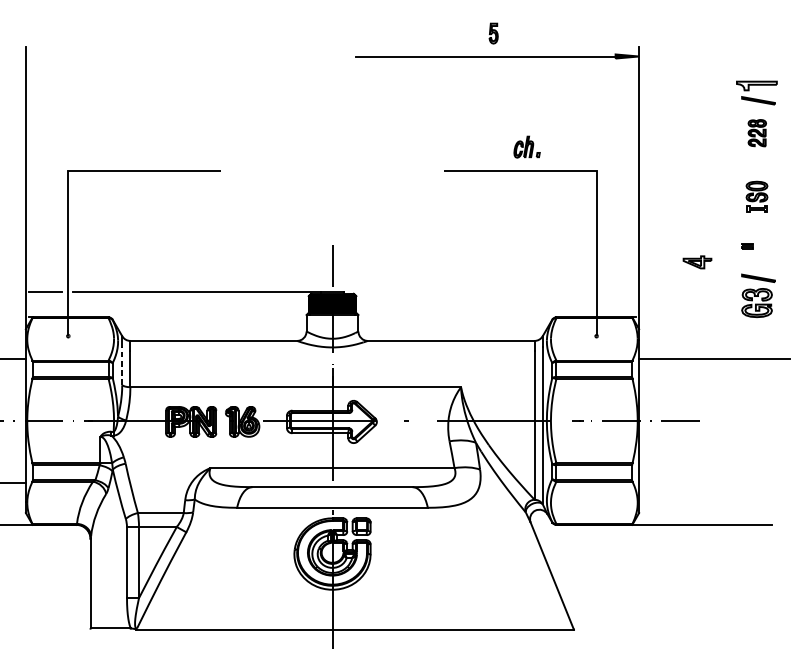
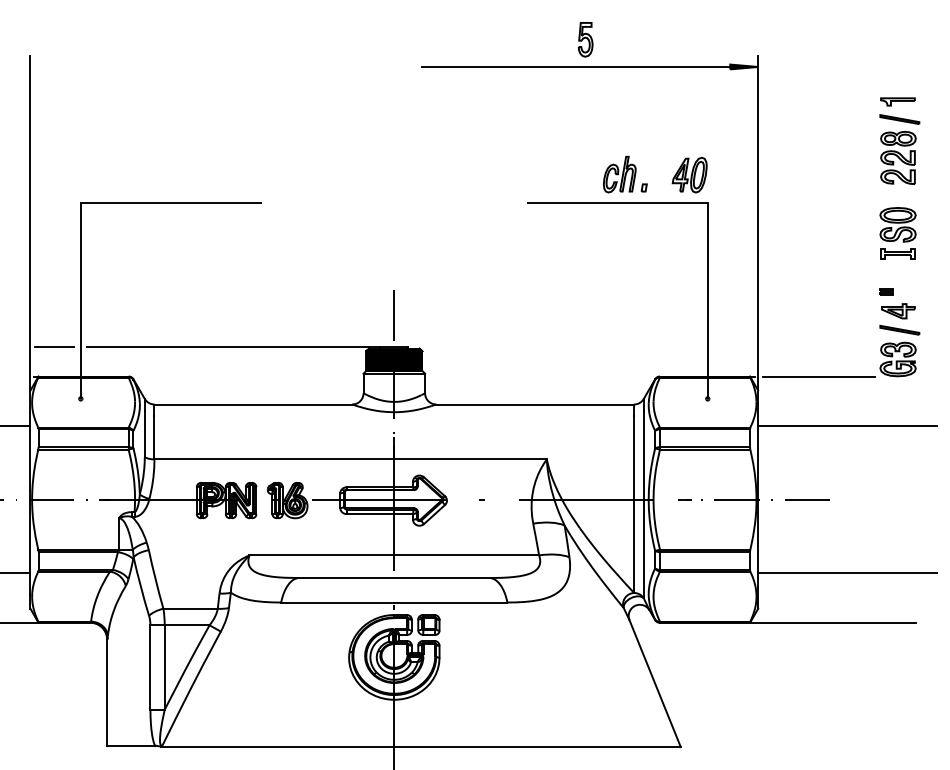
part: (493, 33) -> (585, 39), size x1.43
part: (756, 85) -> (897, 101), size x0.71
part: (757, 132) -> (898, 157), size x1.67
part: (526, 147) -> (624, 174), size x1.43
part: (581, 147) -> (689, 174), added
part: (756, 196) -> (897, 233), size x1.43
part: (697, 262) -> (898, 311), moved
line: (690, 317) -> (819, 376), added
line: (121, 366) -> (144, 434), dashed -> solid
line: (714, 483) -> (847, 573), added

